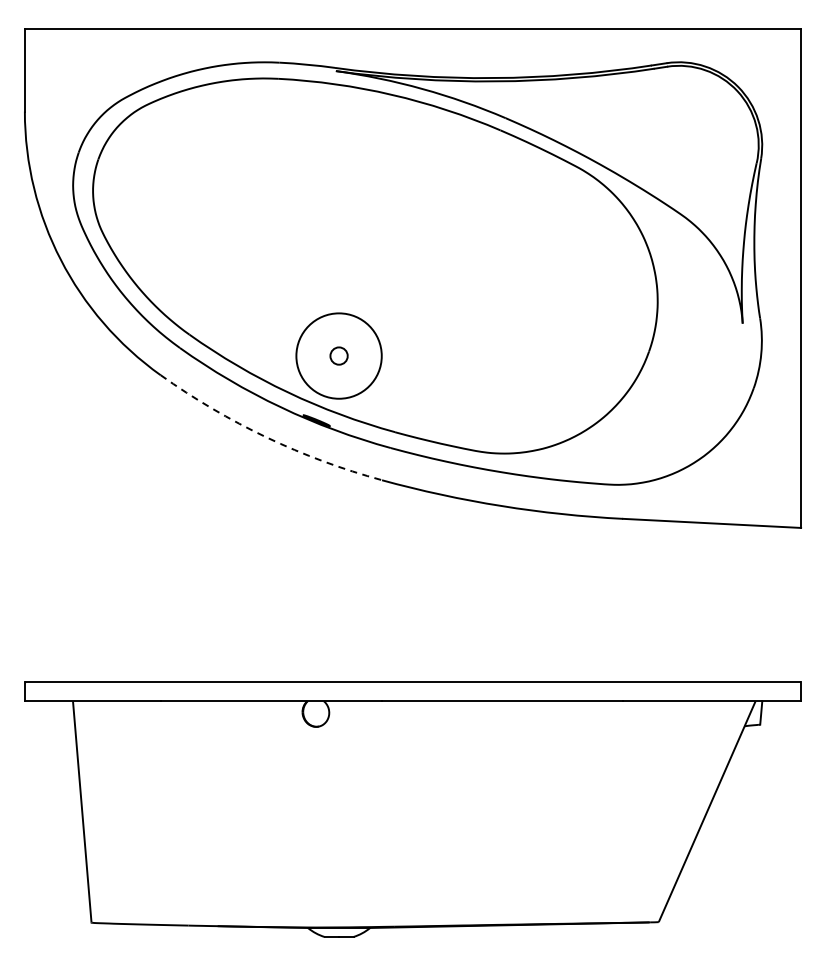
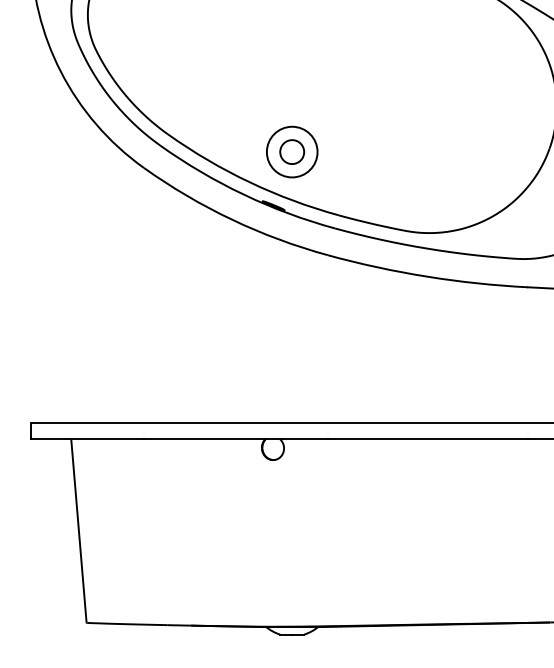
circle: (338, 355) -> (291, 151), size x0.71
circle: (338, 355) -> (291, 151), size x1.67
arc: (266, 437) -> (231, 219), dashed -> solid

